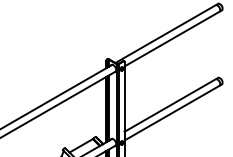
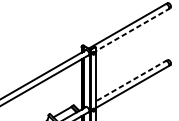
line: (172, 38) -> (132, 29), solid -> dashed
line: (171, 104) -> (131, 80), solid -> dashed

